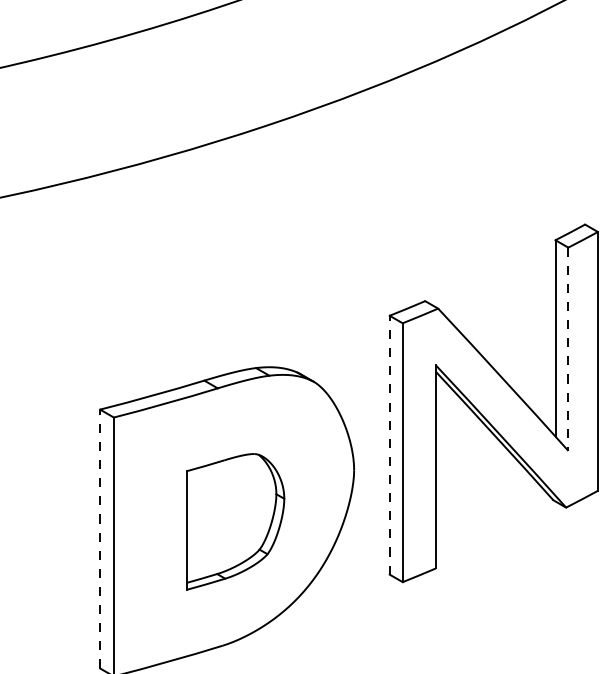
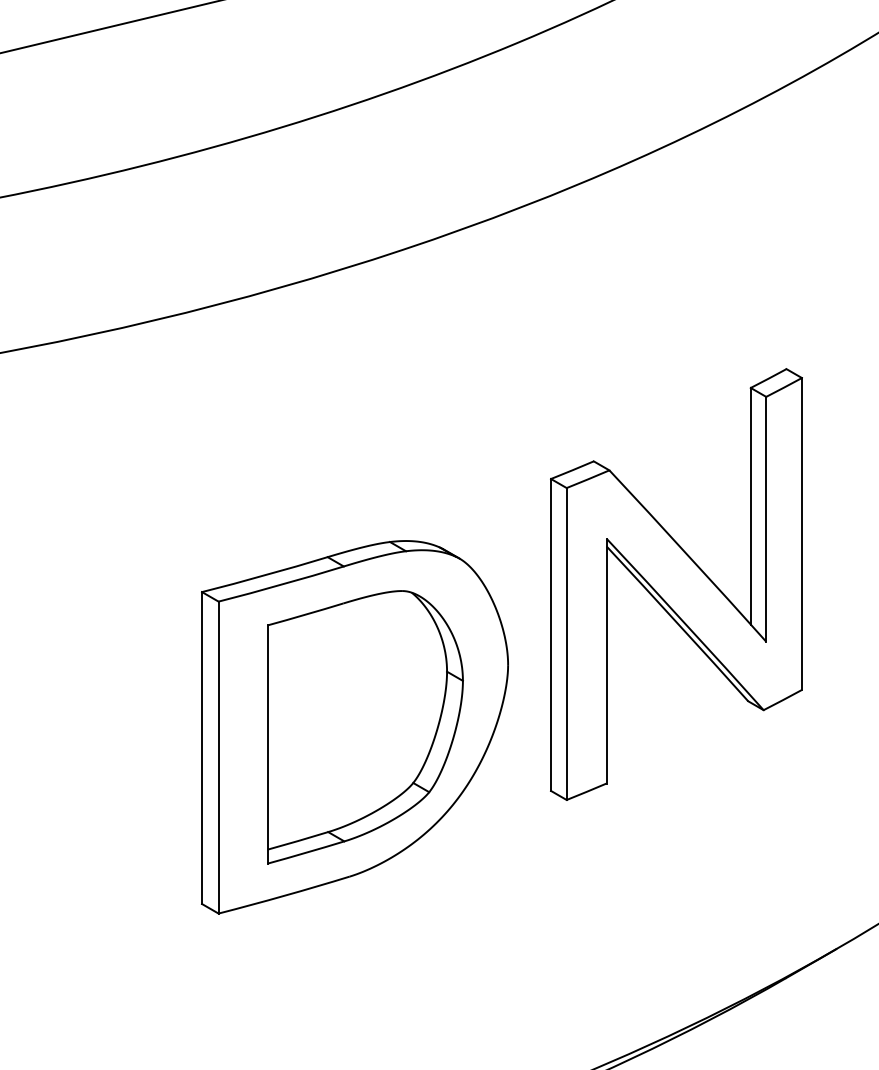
line: (568, 349) -> (766, 519), dashed -> solid
line: (390, 444) -> (551, 634), dashed -> solid
part: (235, 521) -> (365, 727), size x1.67
line: (100, 539) -> (202, 748), dashed -> solid

